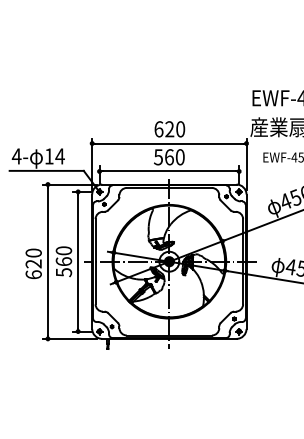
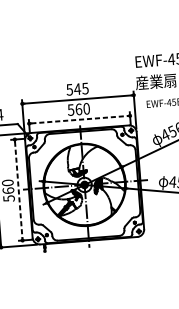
text: (169, 129) -> (77, 89), 620 -> 545
line: (169, 171) -> (79, 119), solid -> dashed
line: (78, 261) -> (18, 189), solid -> dashed

